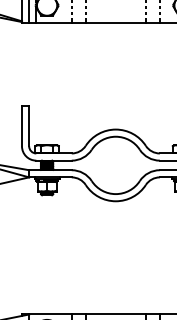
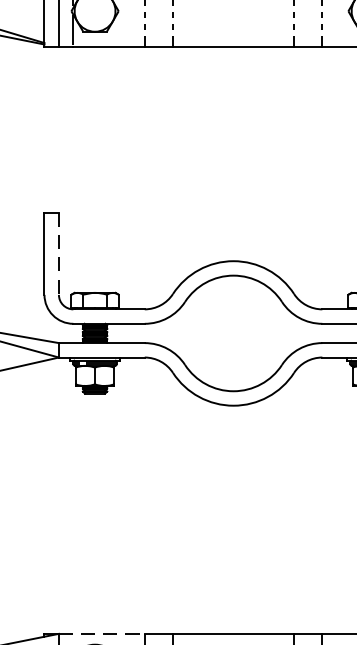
line: (29, 126) -> (59, 254), solid -> dashed
line: (50, 314) -> (101, 633), solid -> dashed

